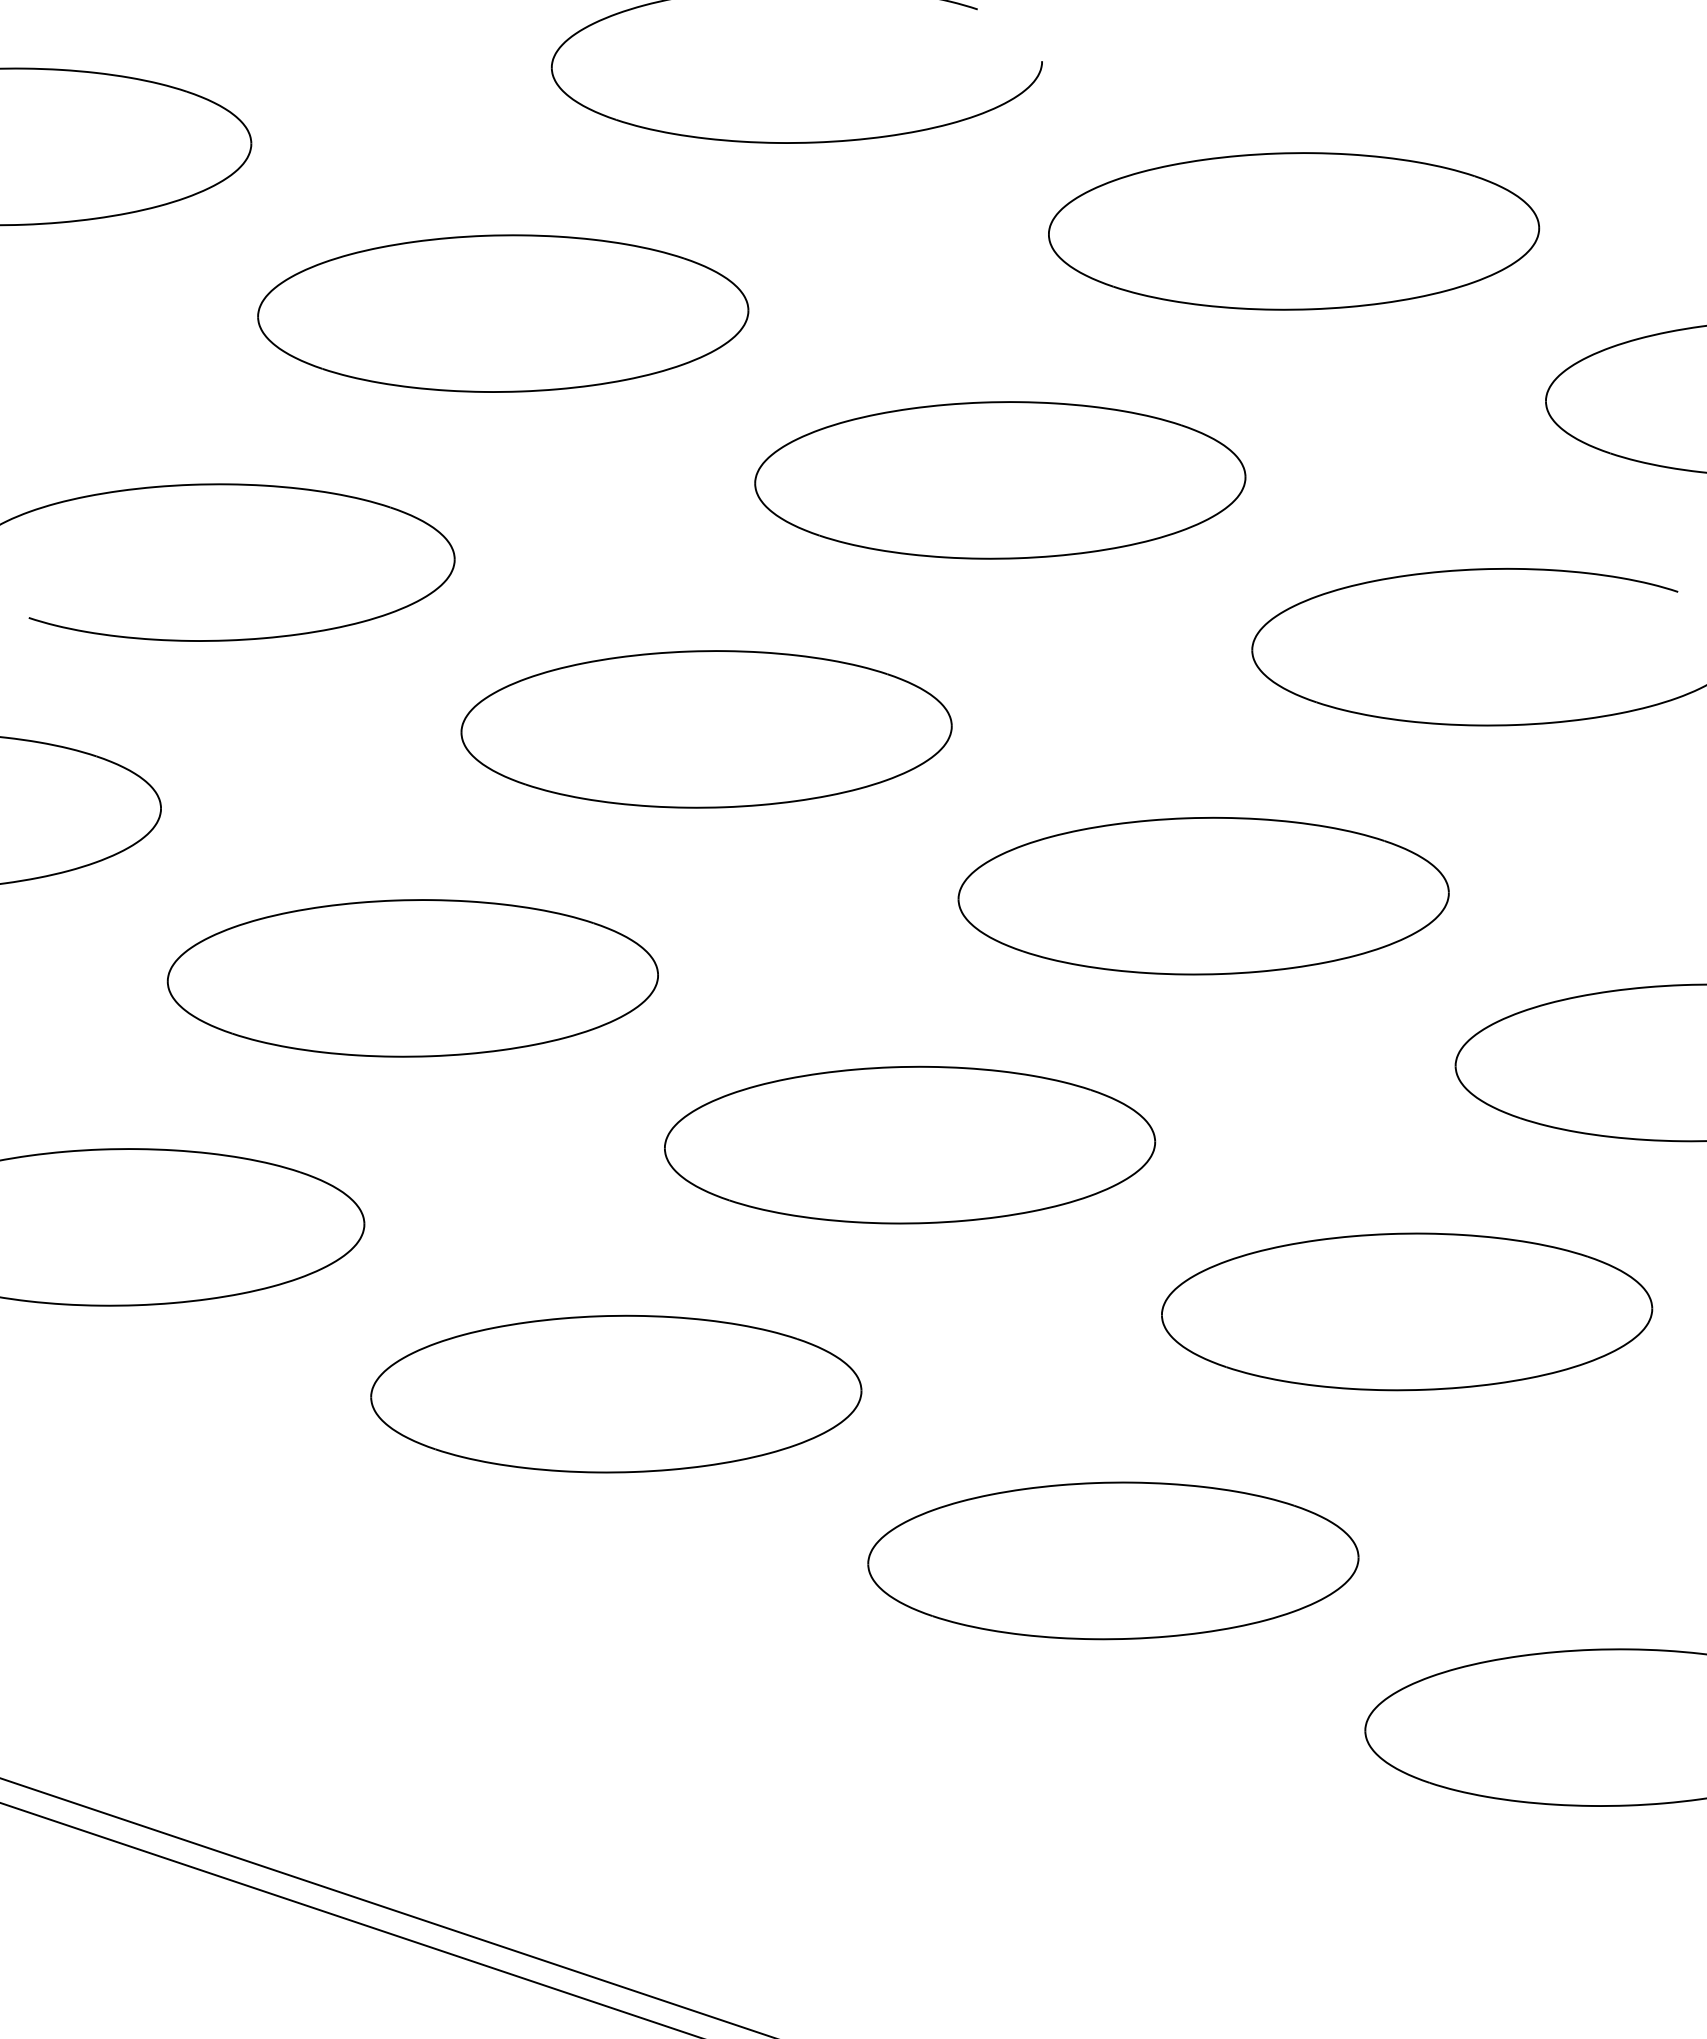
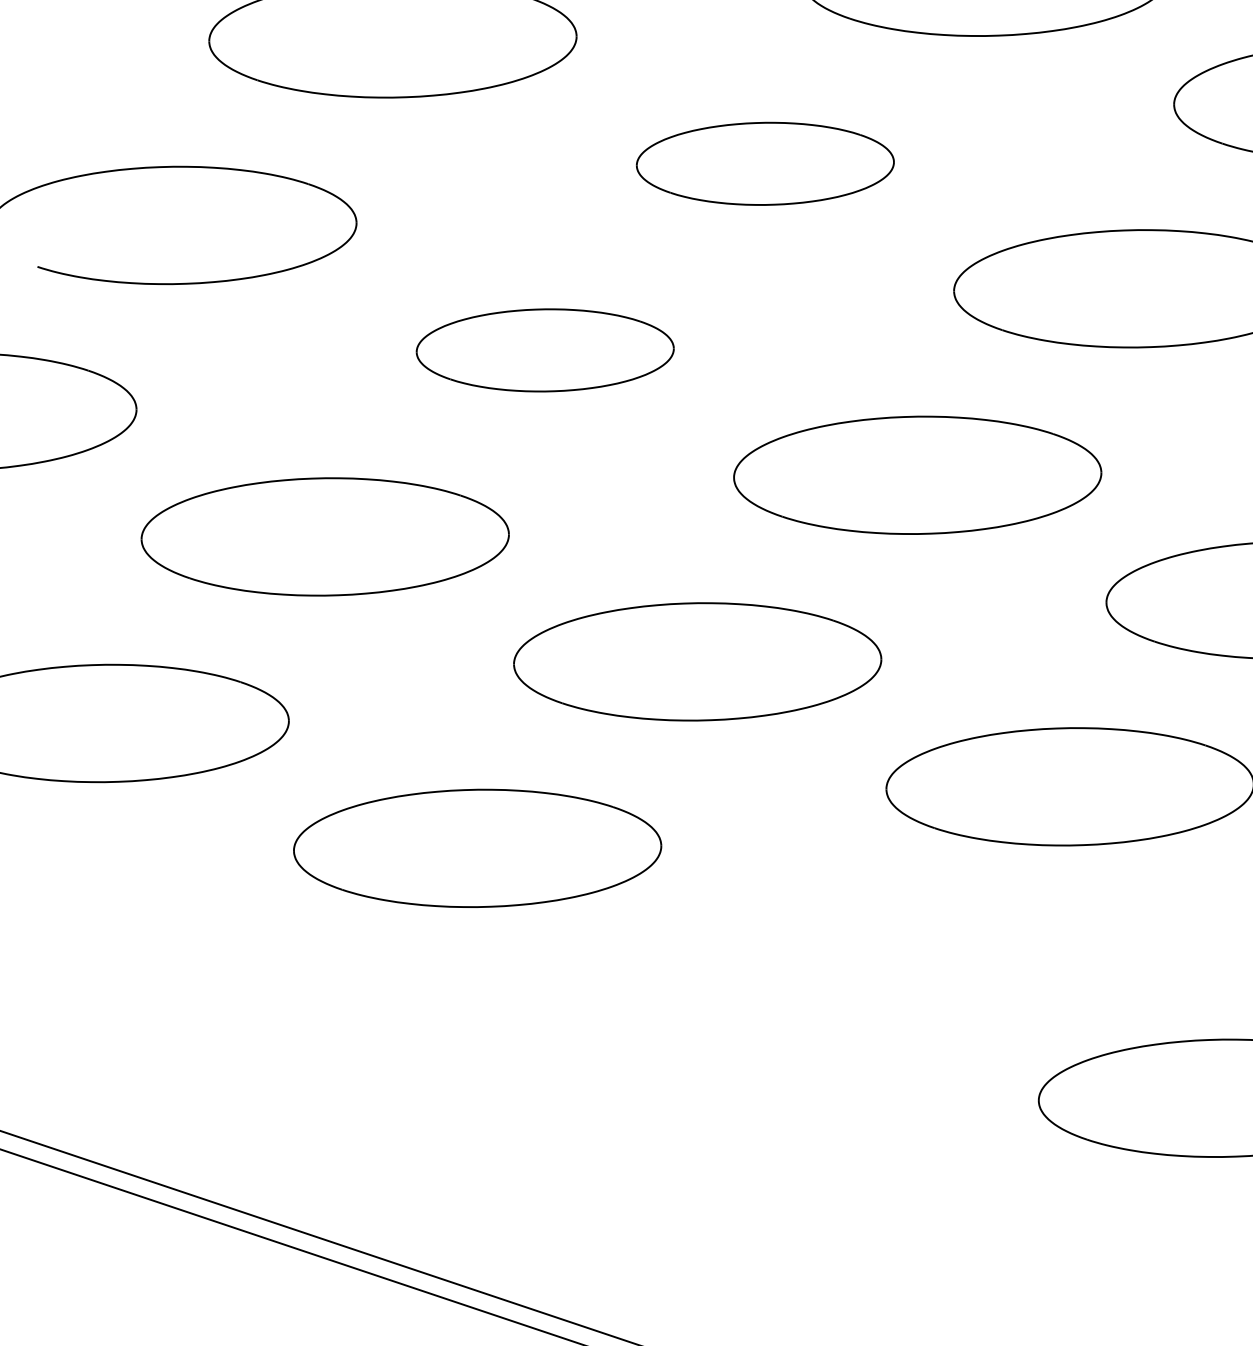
part: (1000, 480) -> (765, 163), size x0.7
part: (706, 729) -> (545, 350), size x0.7
part: (1113, 1560) -> (850, 973), removed

